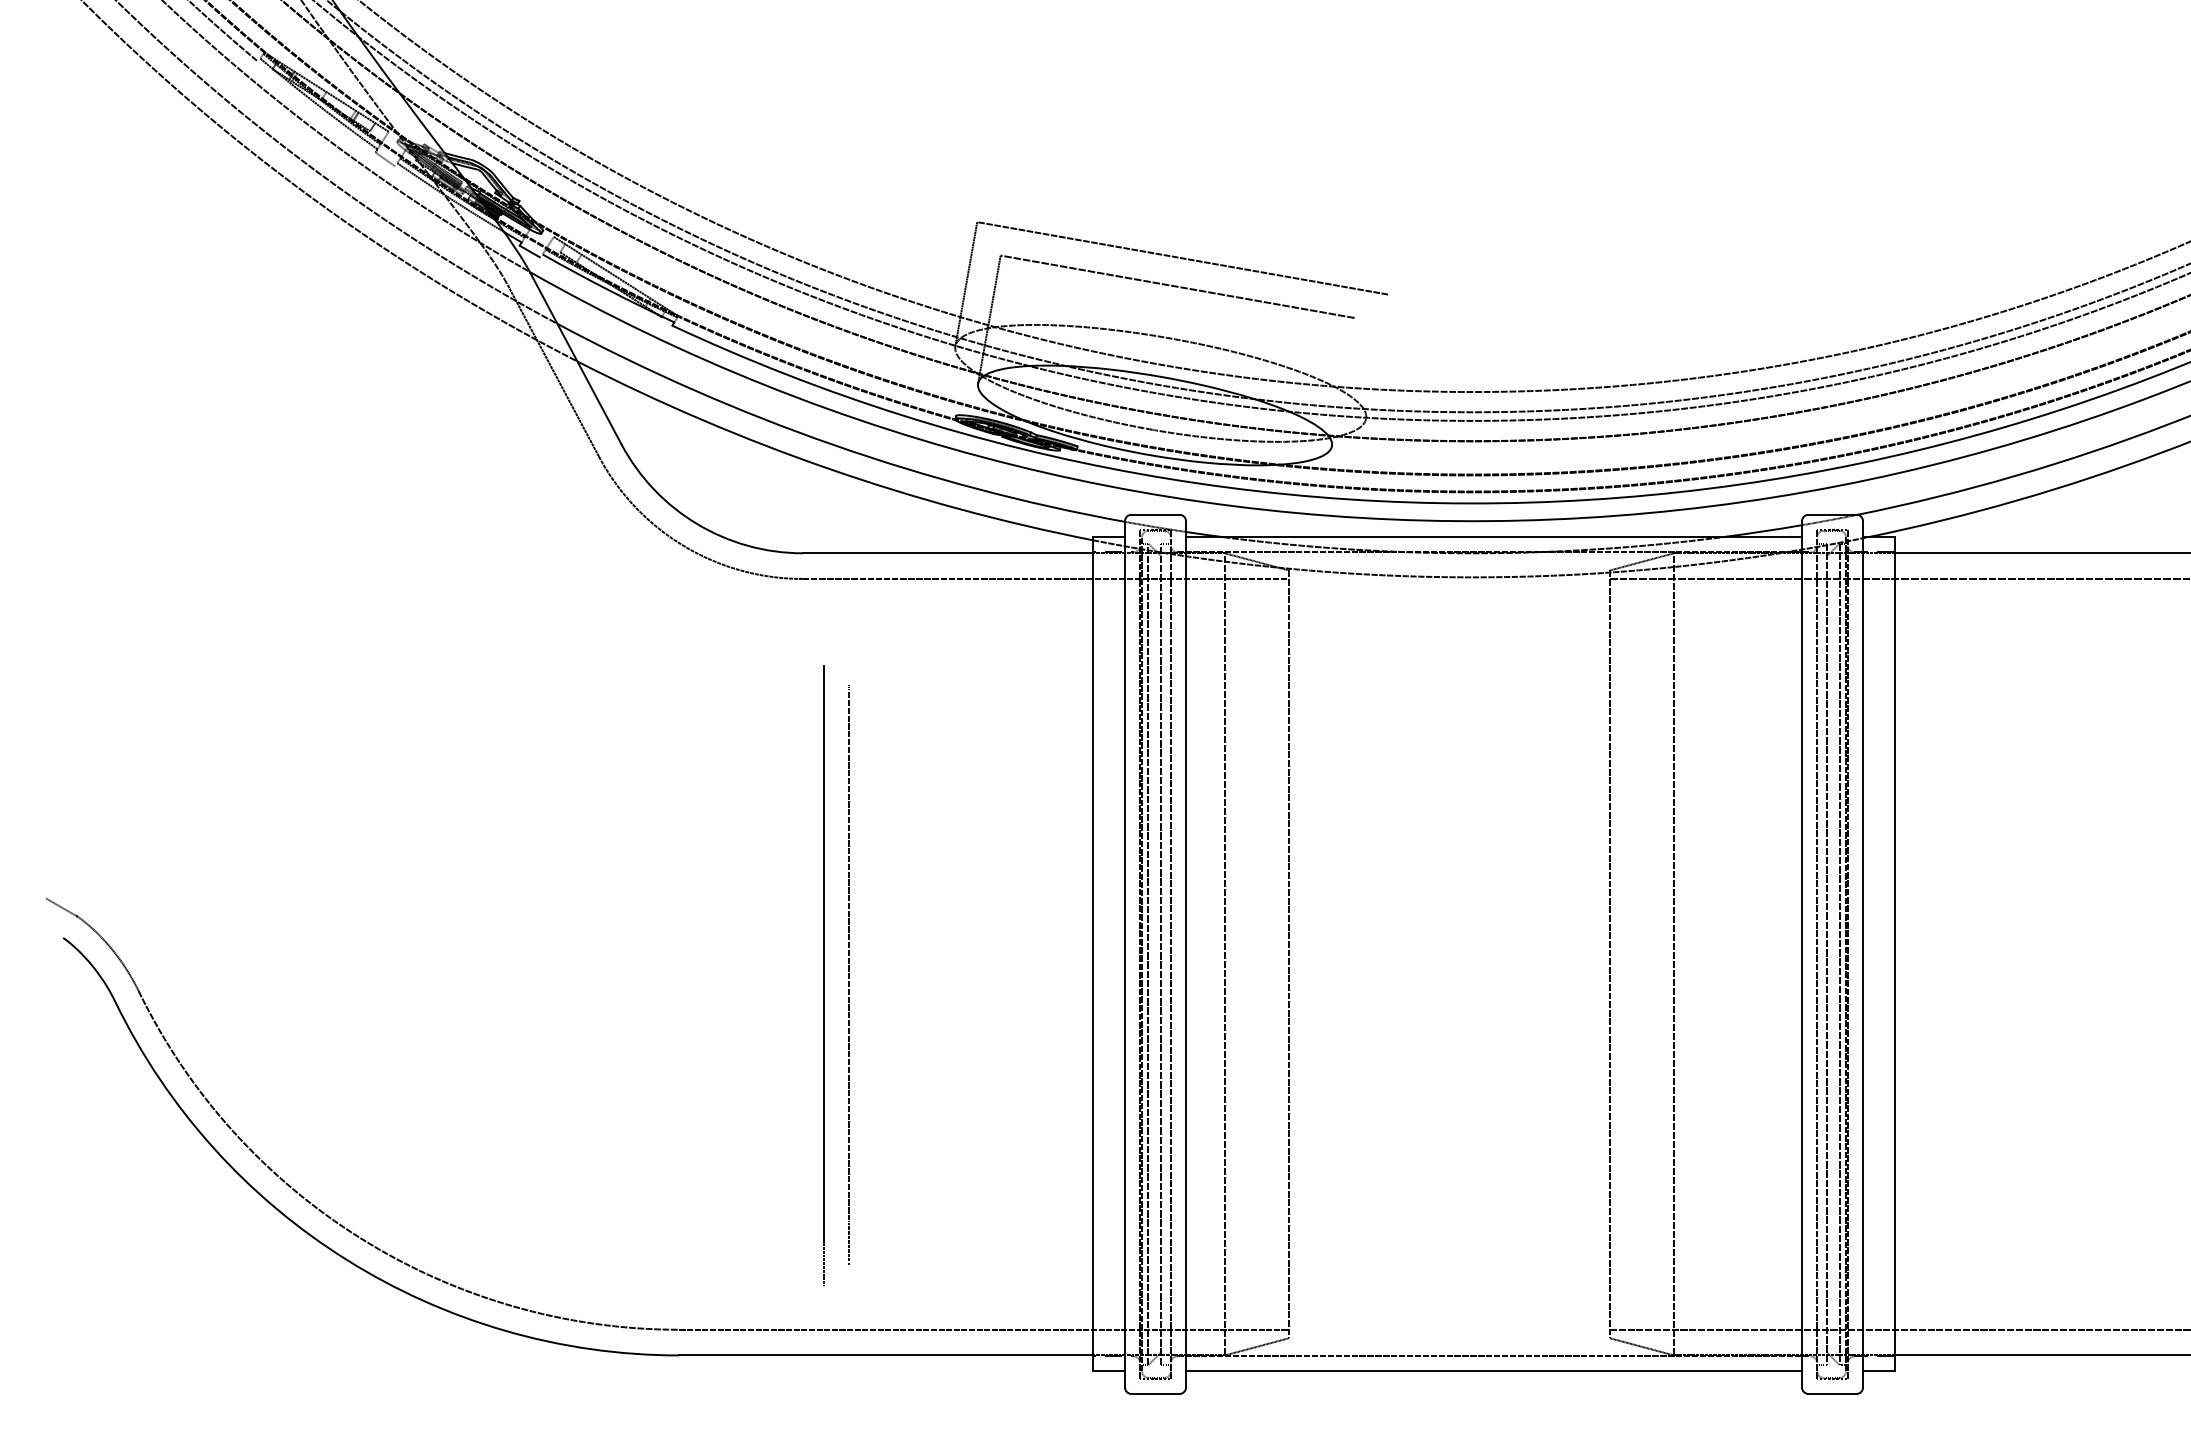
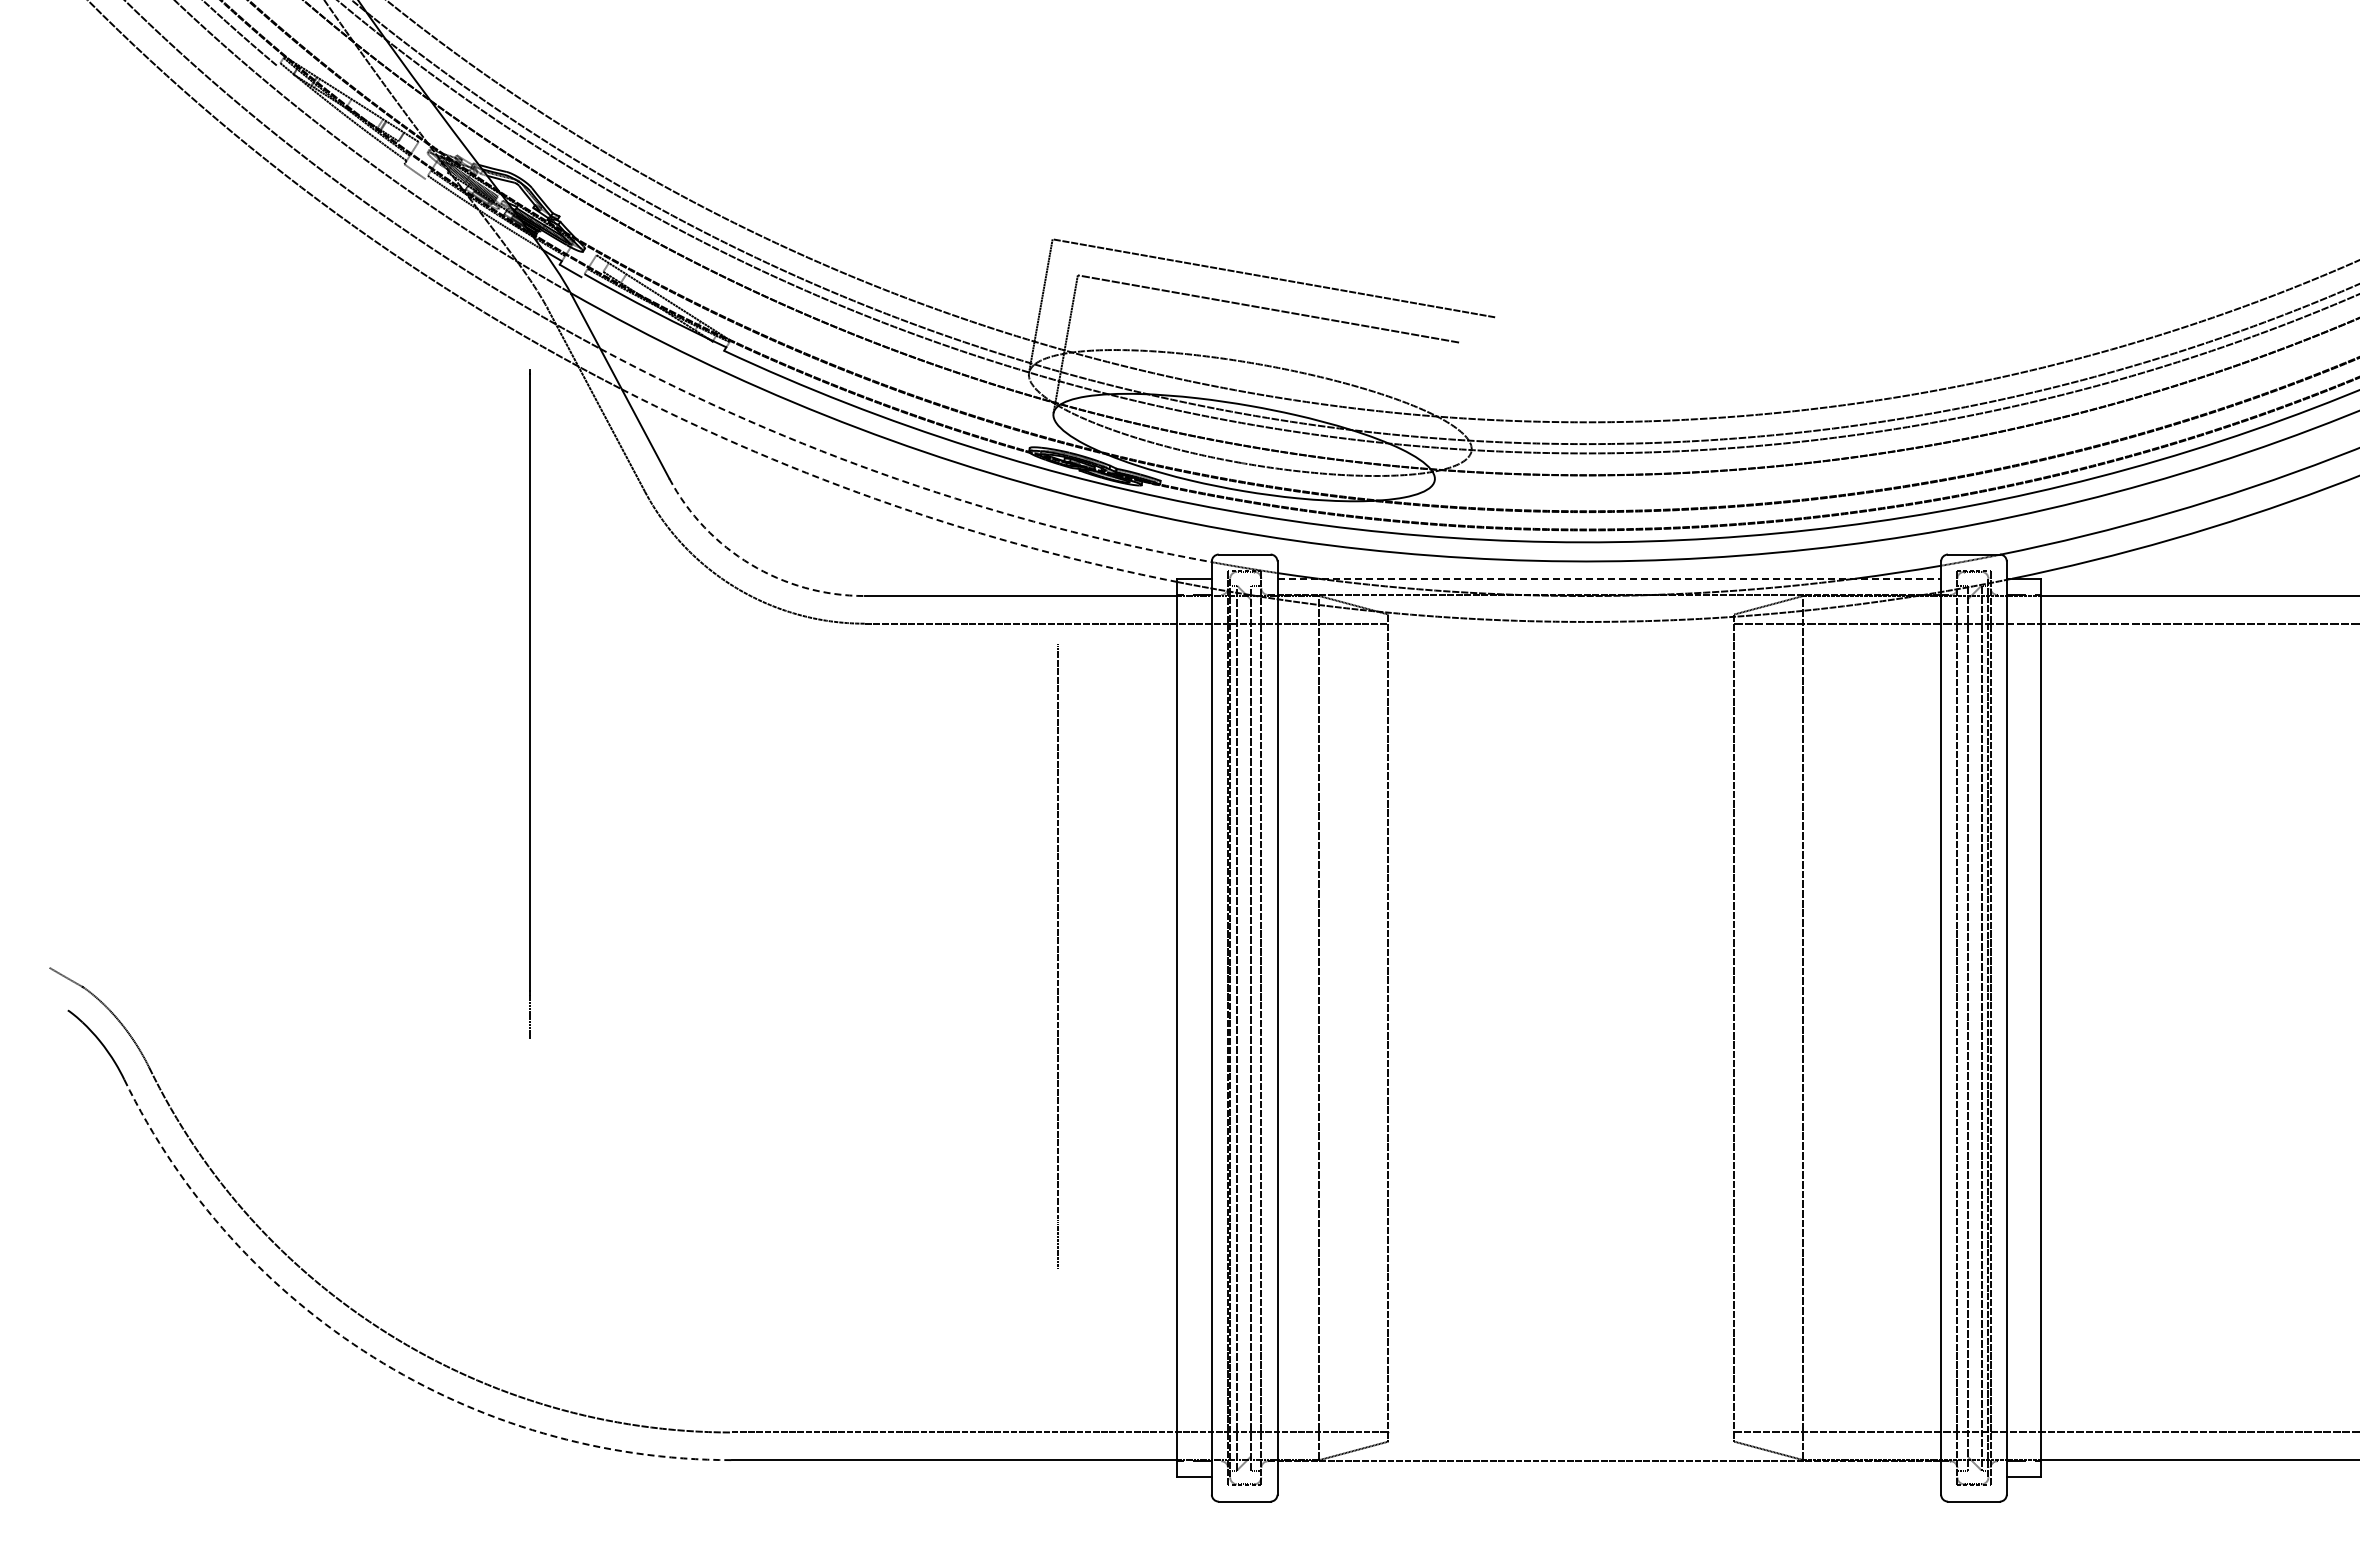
arc: (833, 445) -> (897, 479), solid -> dashed
arc: (828, 469) -> (892, 505), solid -> dashed
arc: (696, 524) -> (750, 564), solid -> dashed
line: (1494, 537) -> (1609, 578), solid -> dashed
line: (823, 975) -> (529, 703), moved
line: (849, 975) -> (1057, 956), moved
arc: (346, 1260) -> (373, 1357), solid -> dashed
line: (1494, 1371) -> (1609, 1477), removed

